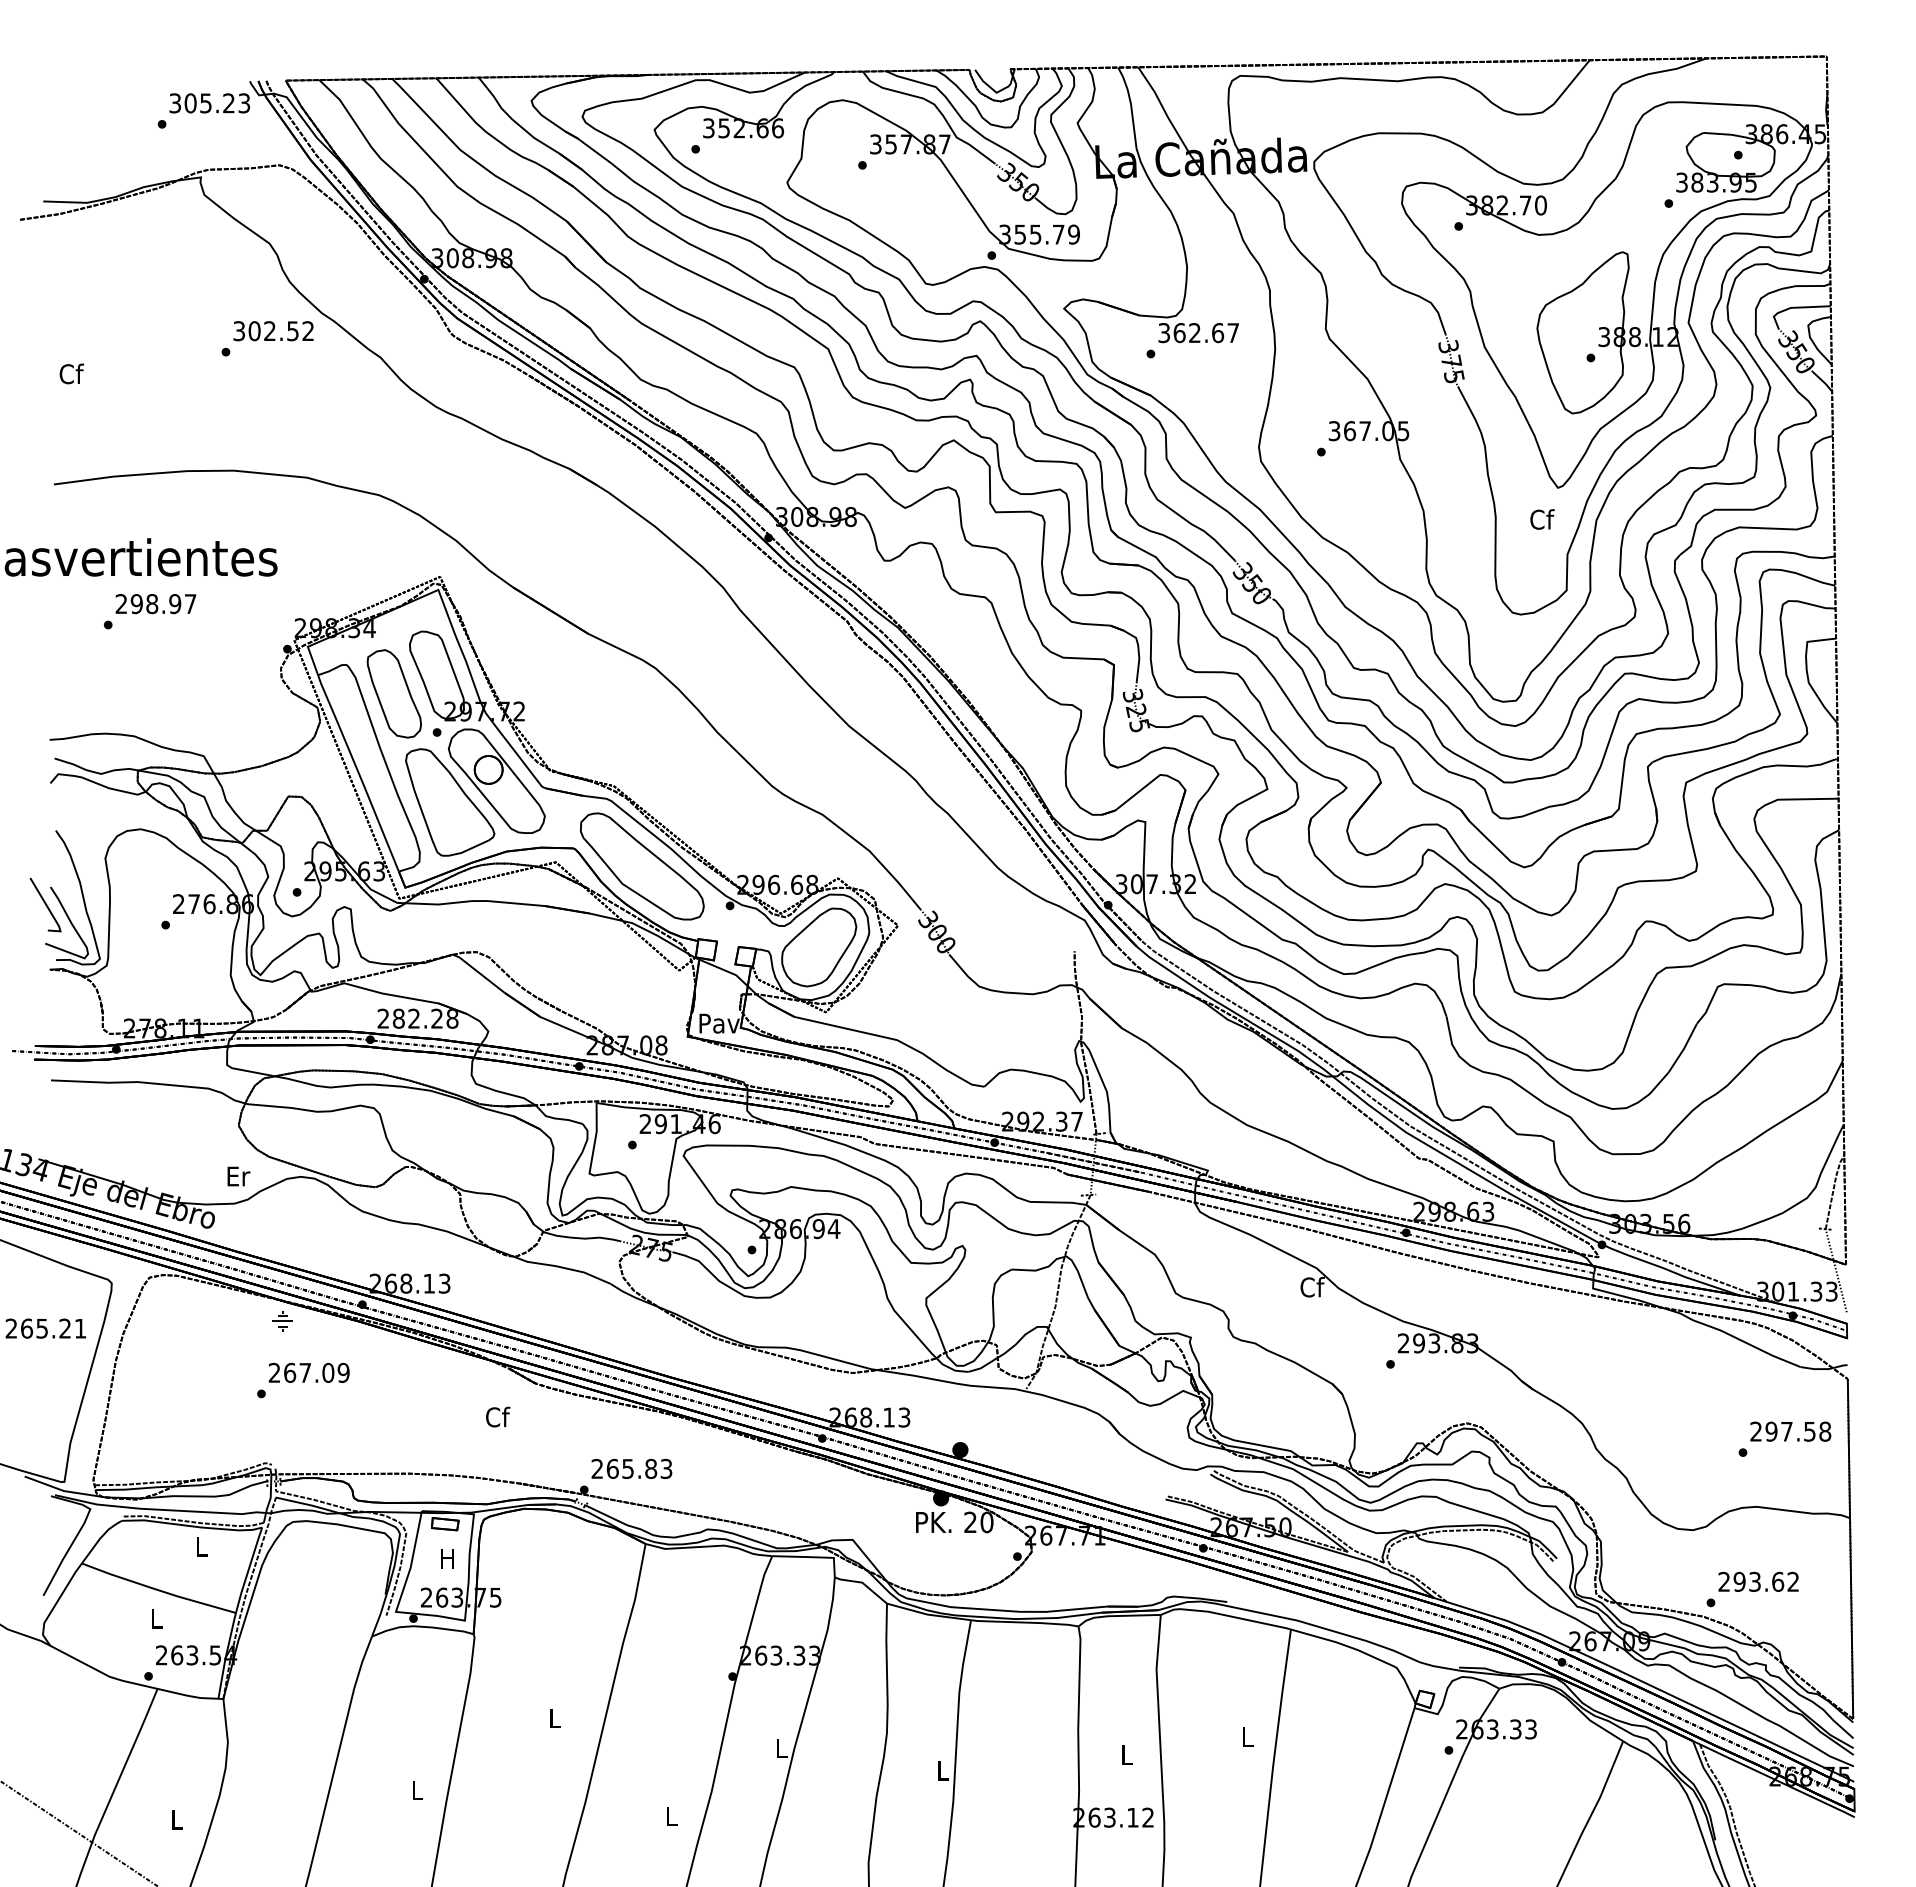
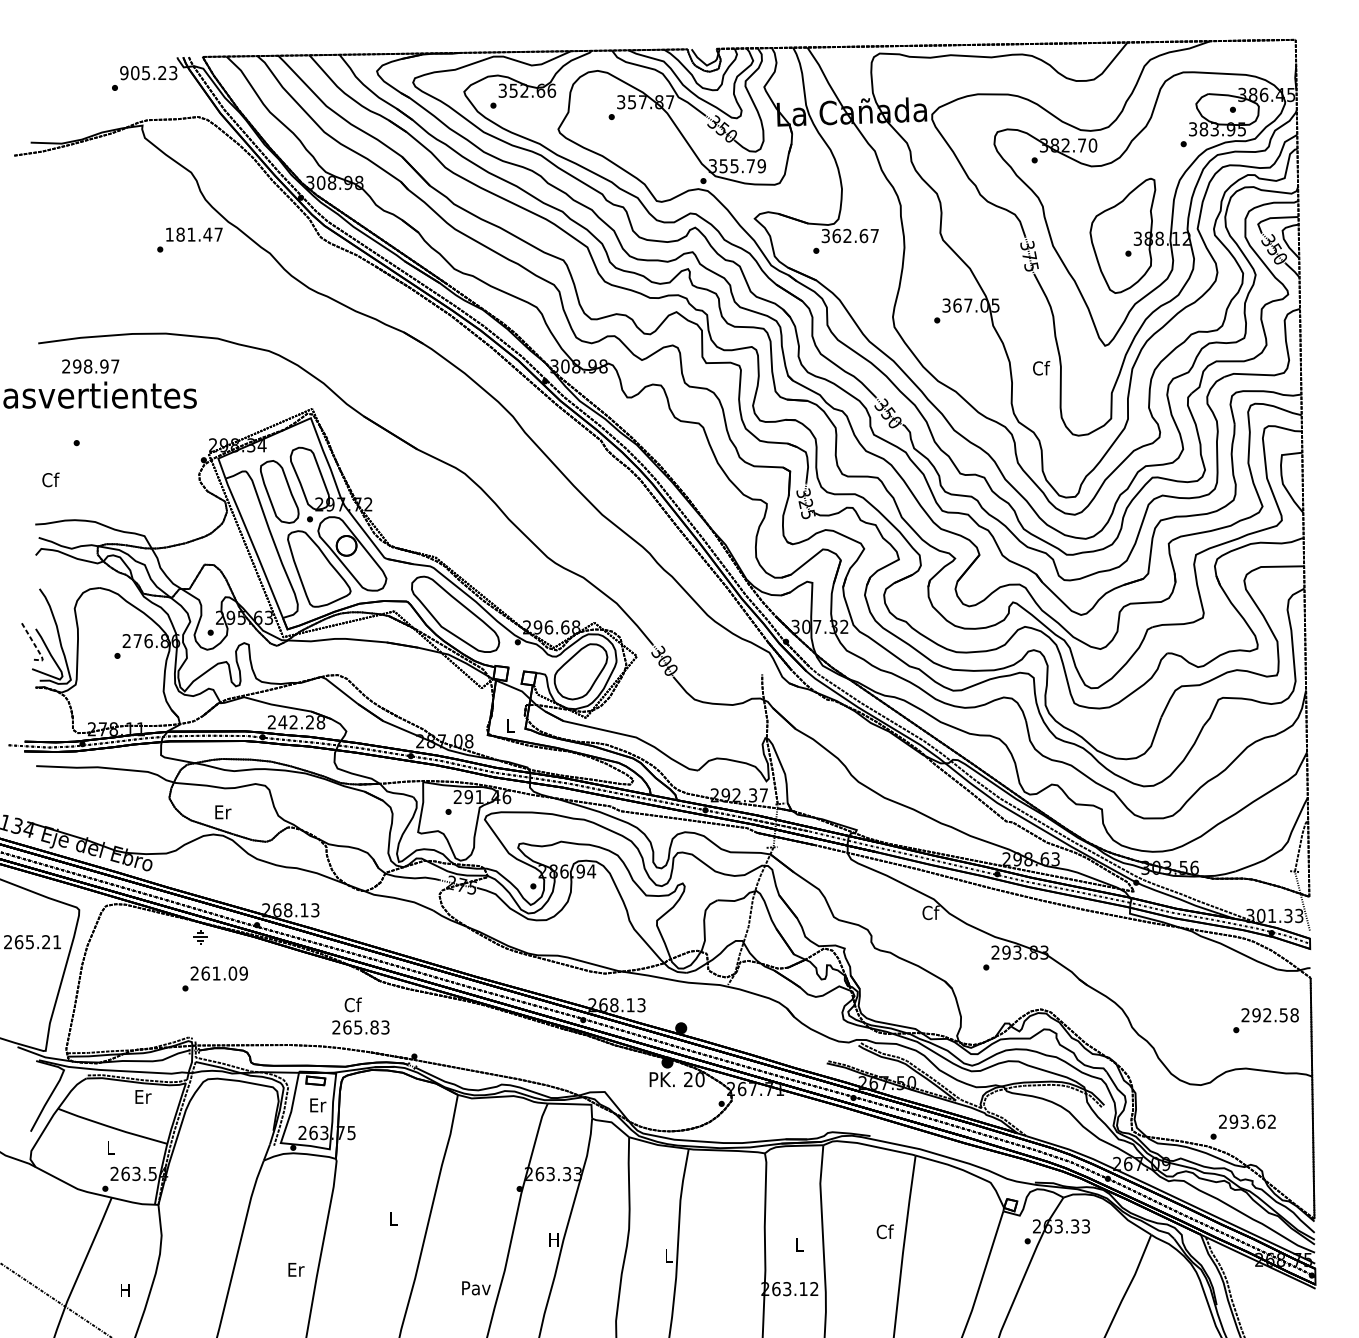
text: (175, 103) -> (124, 73), 305.23 -> 905.23
text: (273, 331) -> (193, 234), 302.52 -> 181.47
text: (71, 373) -> (50, 479), moved
text: (1542, 519) -> (1041, 368), moved
text: (155, 604) -> (90, 366), moved
line: (49, 911) -> (35, 646), solid -> dashed
text: (398, 1018) -> (282, 722), 282.28 -> 242.28
text: (719, 1023) -> (510, 725), Pav -> L
text: (238, 1176) -> (223, 812), moved
text: (304, 1372) -> (215, 973), 267.09 -> 261.09
text: (1786, 1431) -> (1267, 1015), 297.58 -> 292.58
text: (631, 1468) -> (360, 1027), moved
text: (202, 1546) -> (143, 1096), L -> Er
text: (448, 1558) -> (318, 1105), H -> Er
text: (1248, 1736) -> (885, 1231), L -> Cf
text: (780, 1748) -> (553, 1239), L -> H
text: (417, 1790) -> (296, 1269), L -> Er
text: (671, 1816) -> (476, 1288), L -> Pav
text: (176, 1819) -> (125, 1290), L -> H

